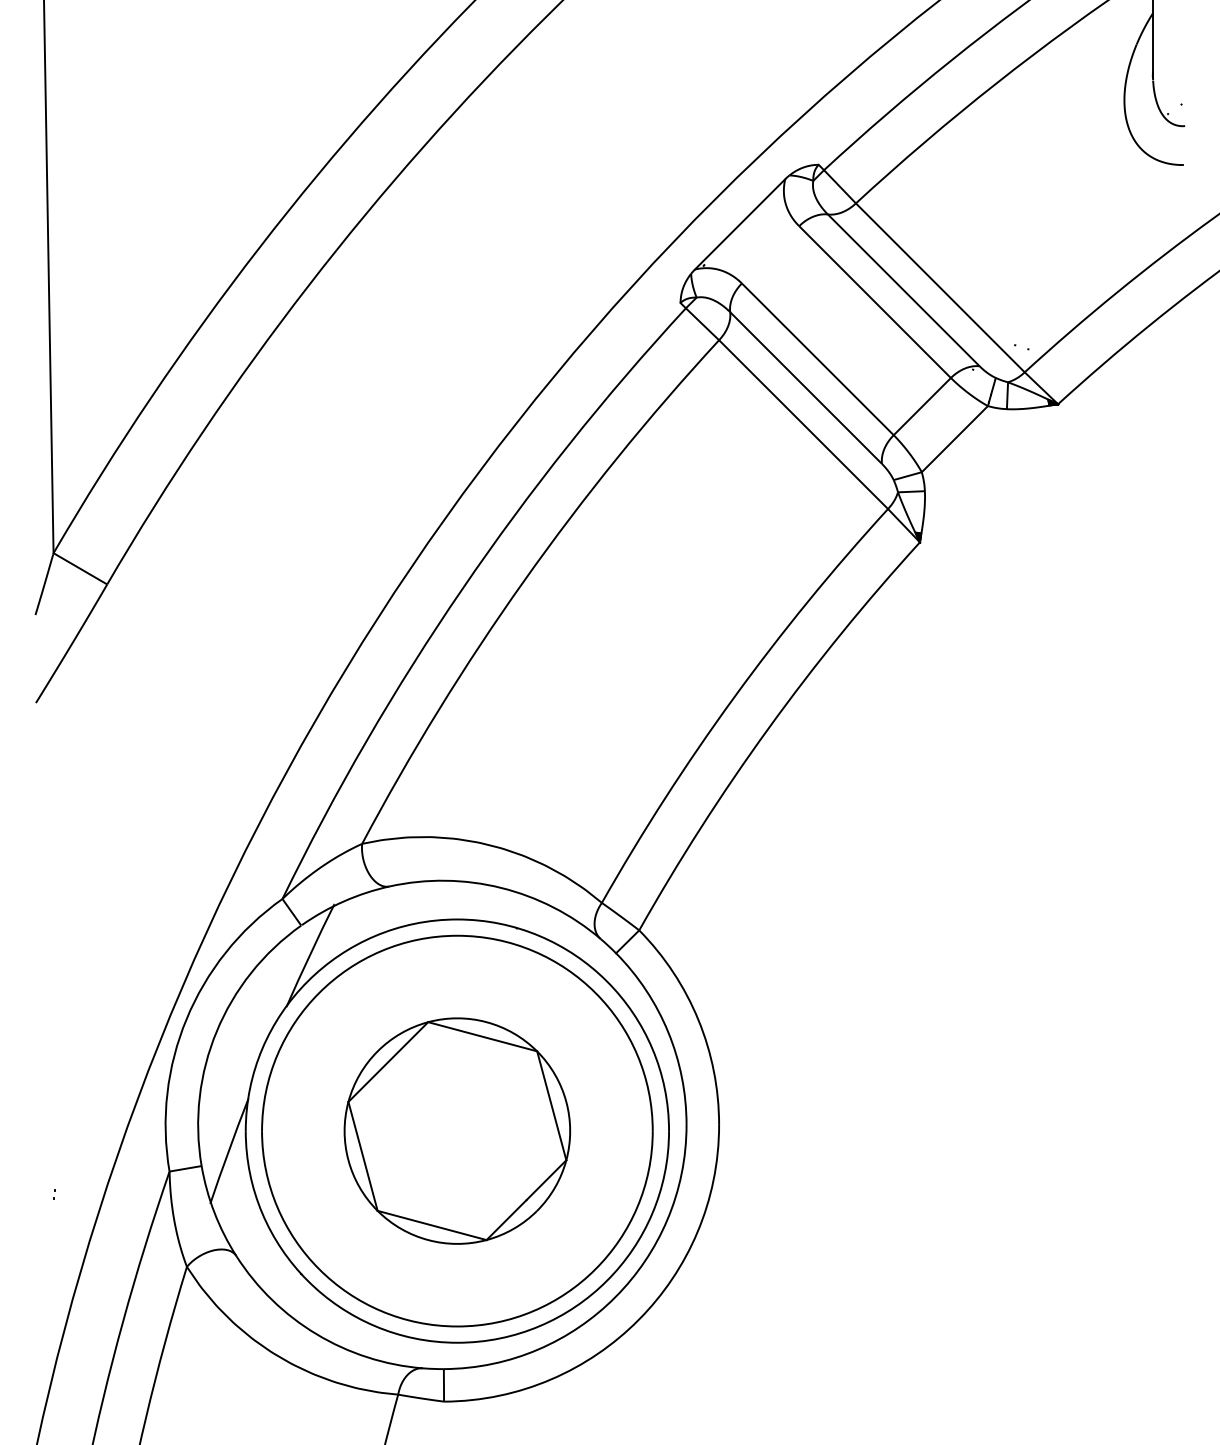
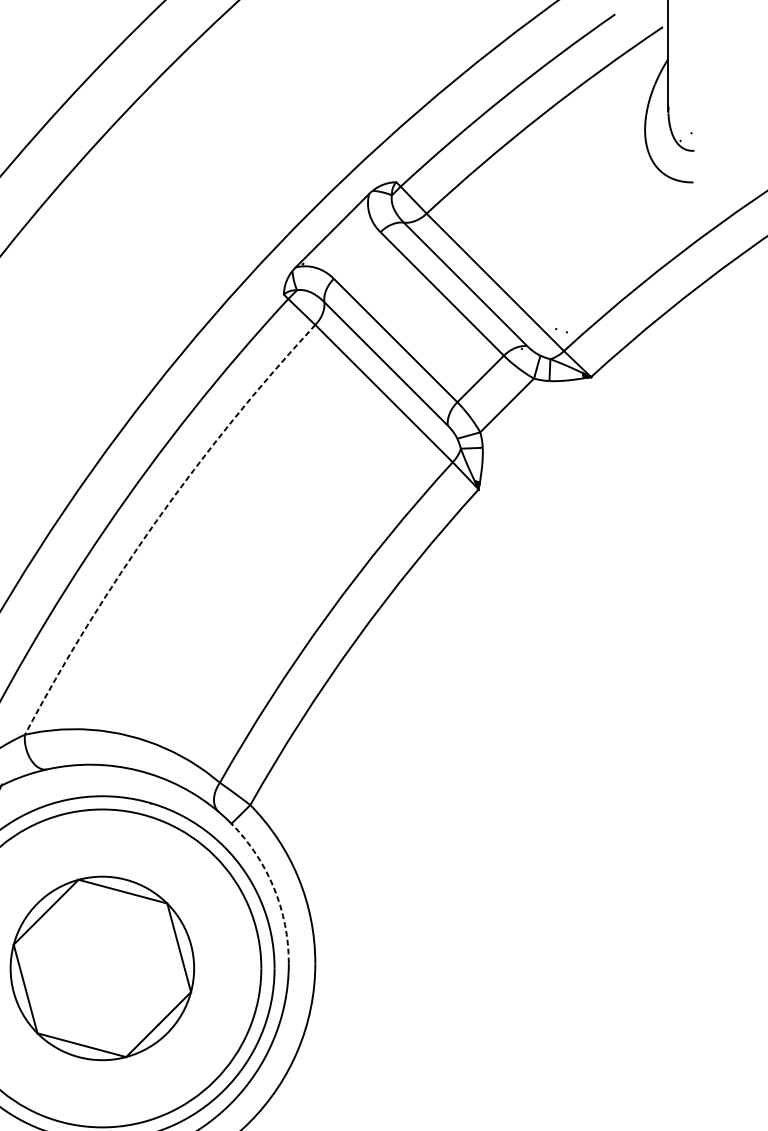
arc: (524, 580) -> (156, 520), solid -> dashed
arc: (668, 1032) -> (274, 888), solid -> dashed

